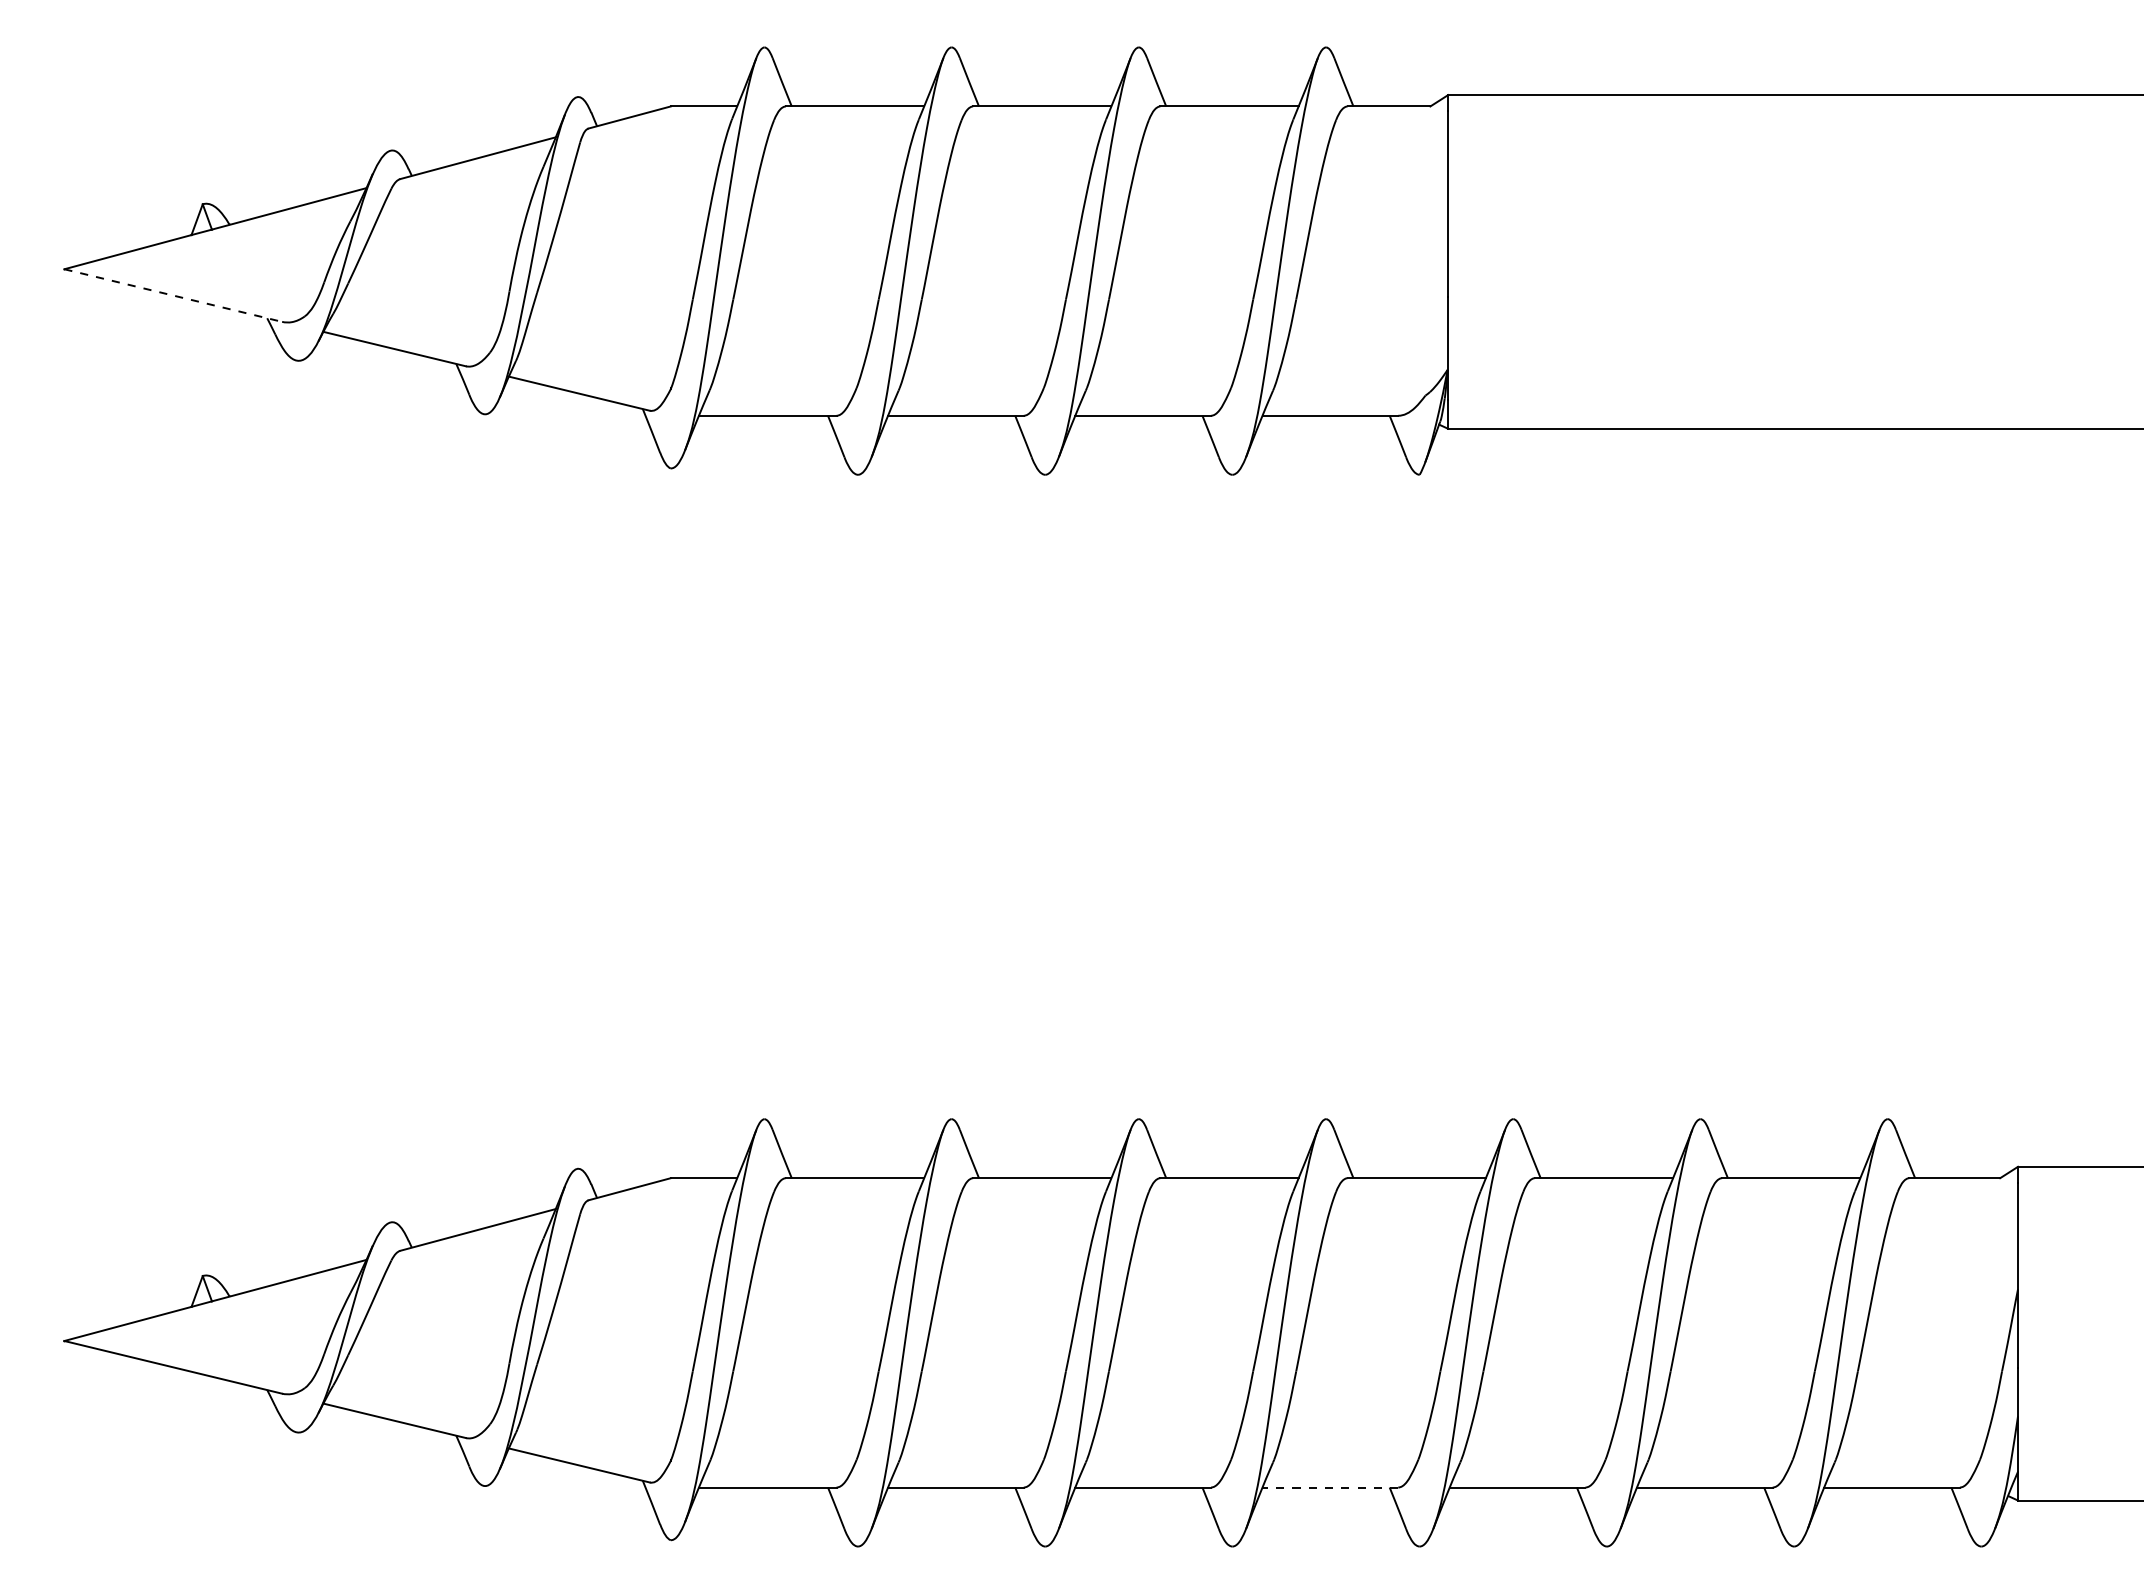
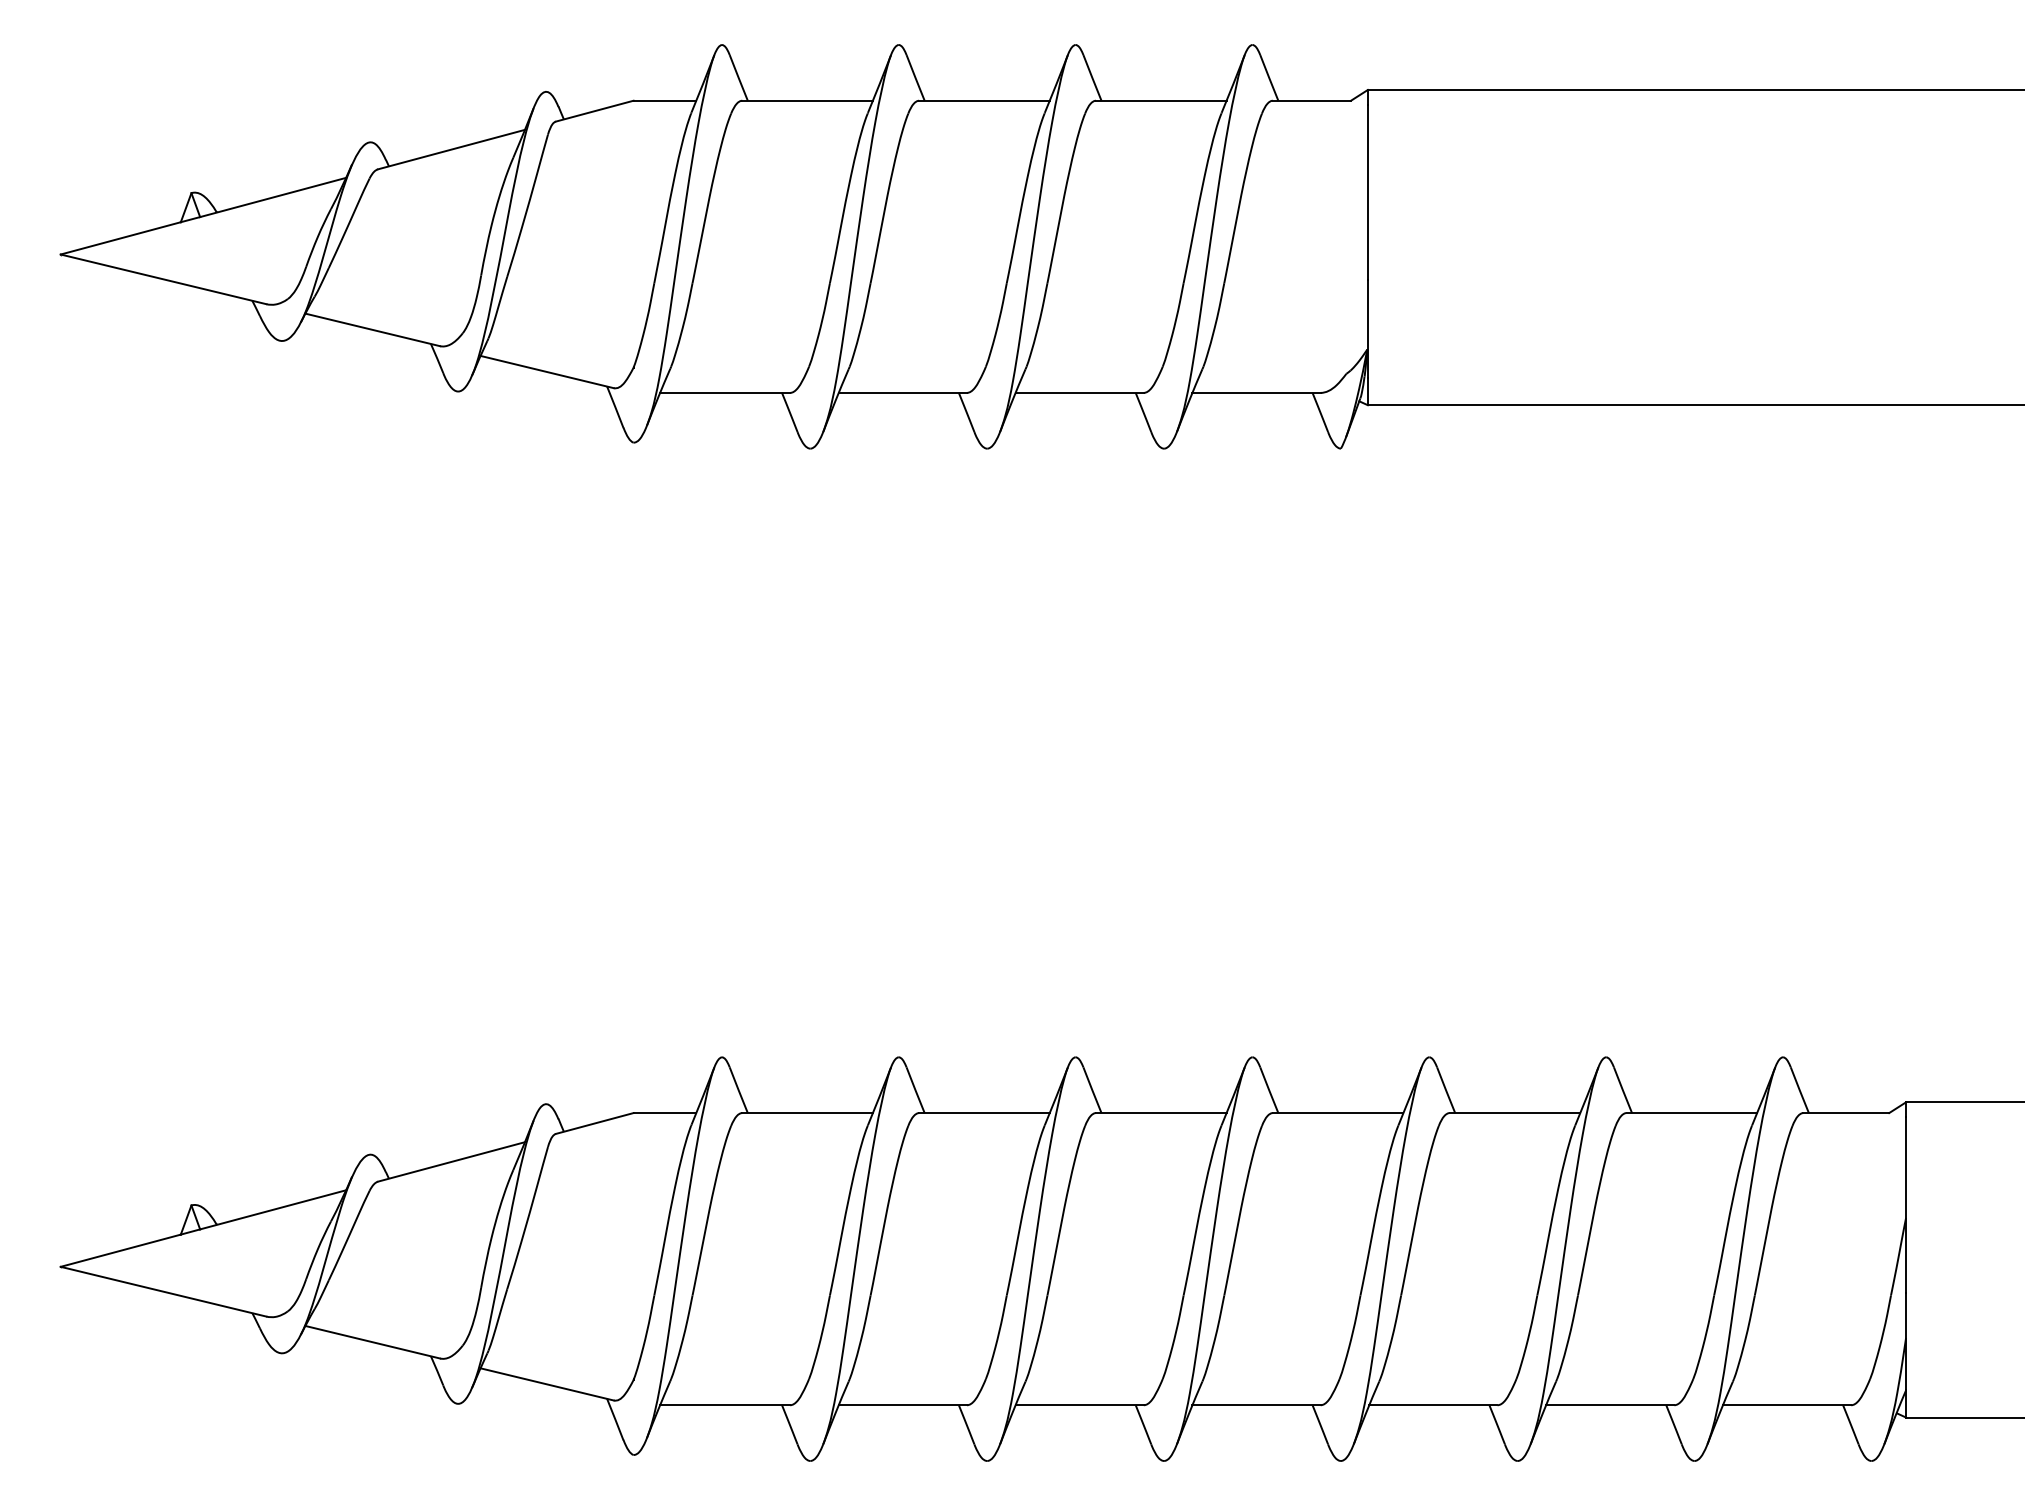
line: (173, 295) -> (163, 279), dashed -> solid
line: (1330, 1487) -> (1256, 1405), dashed -> solid

